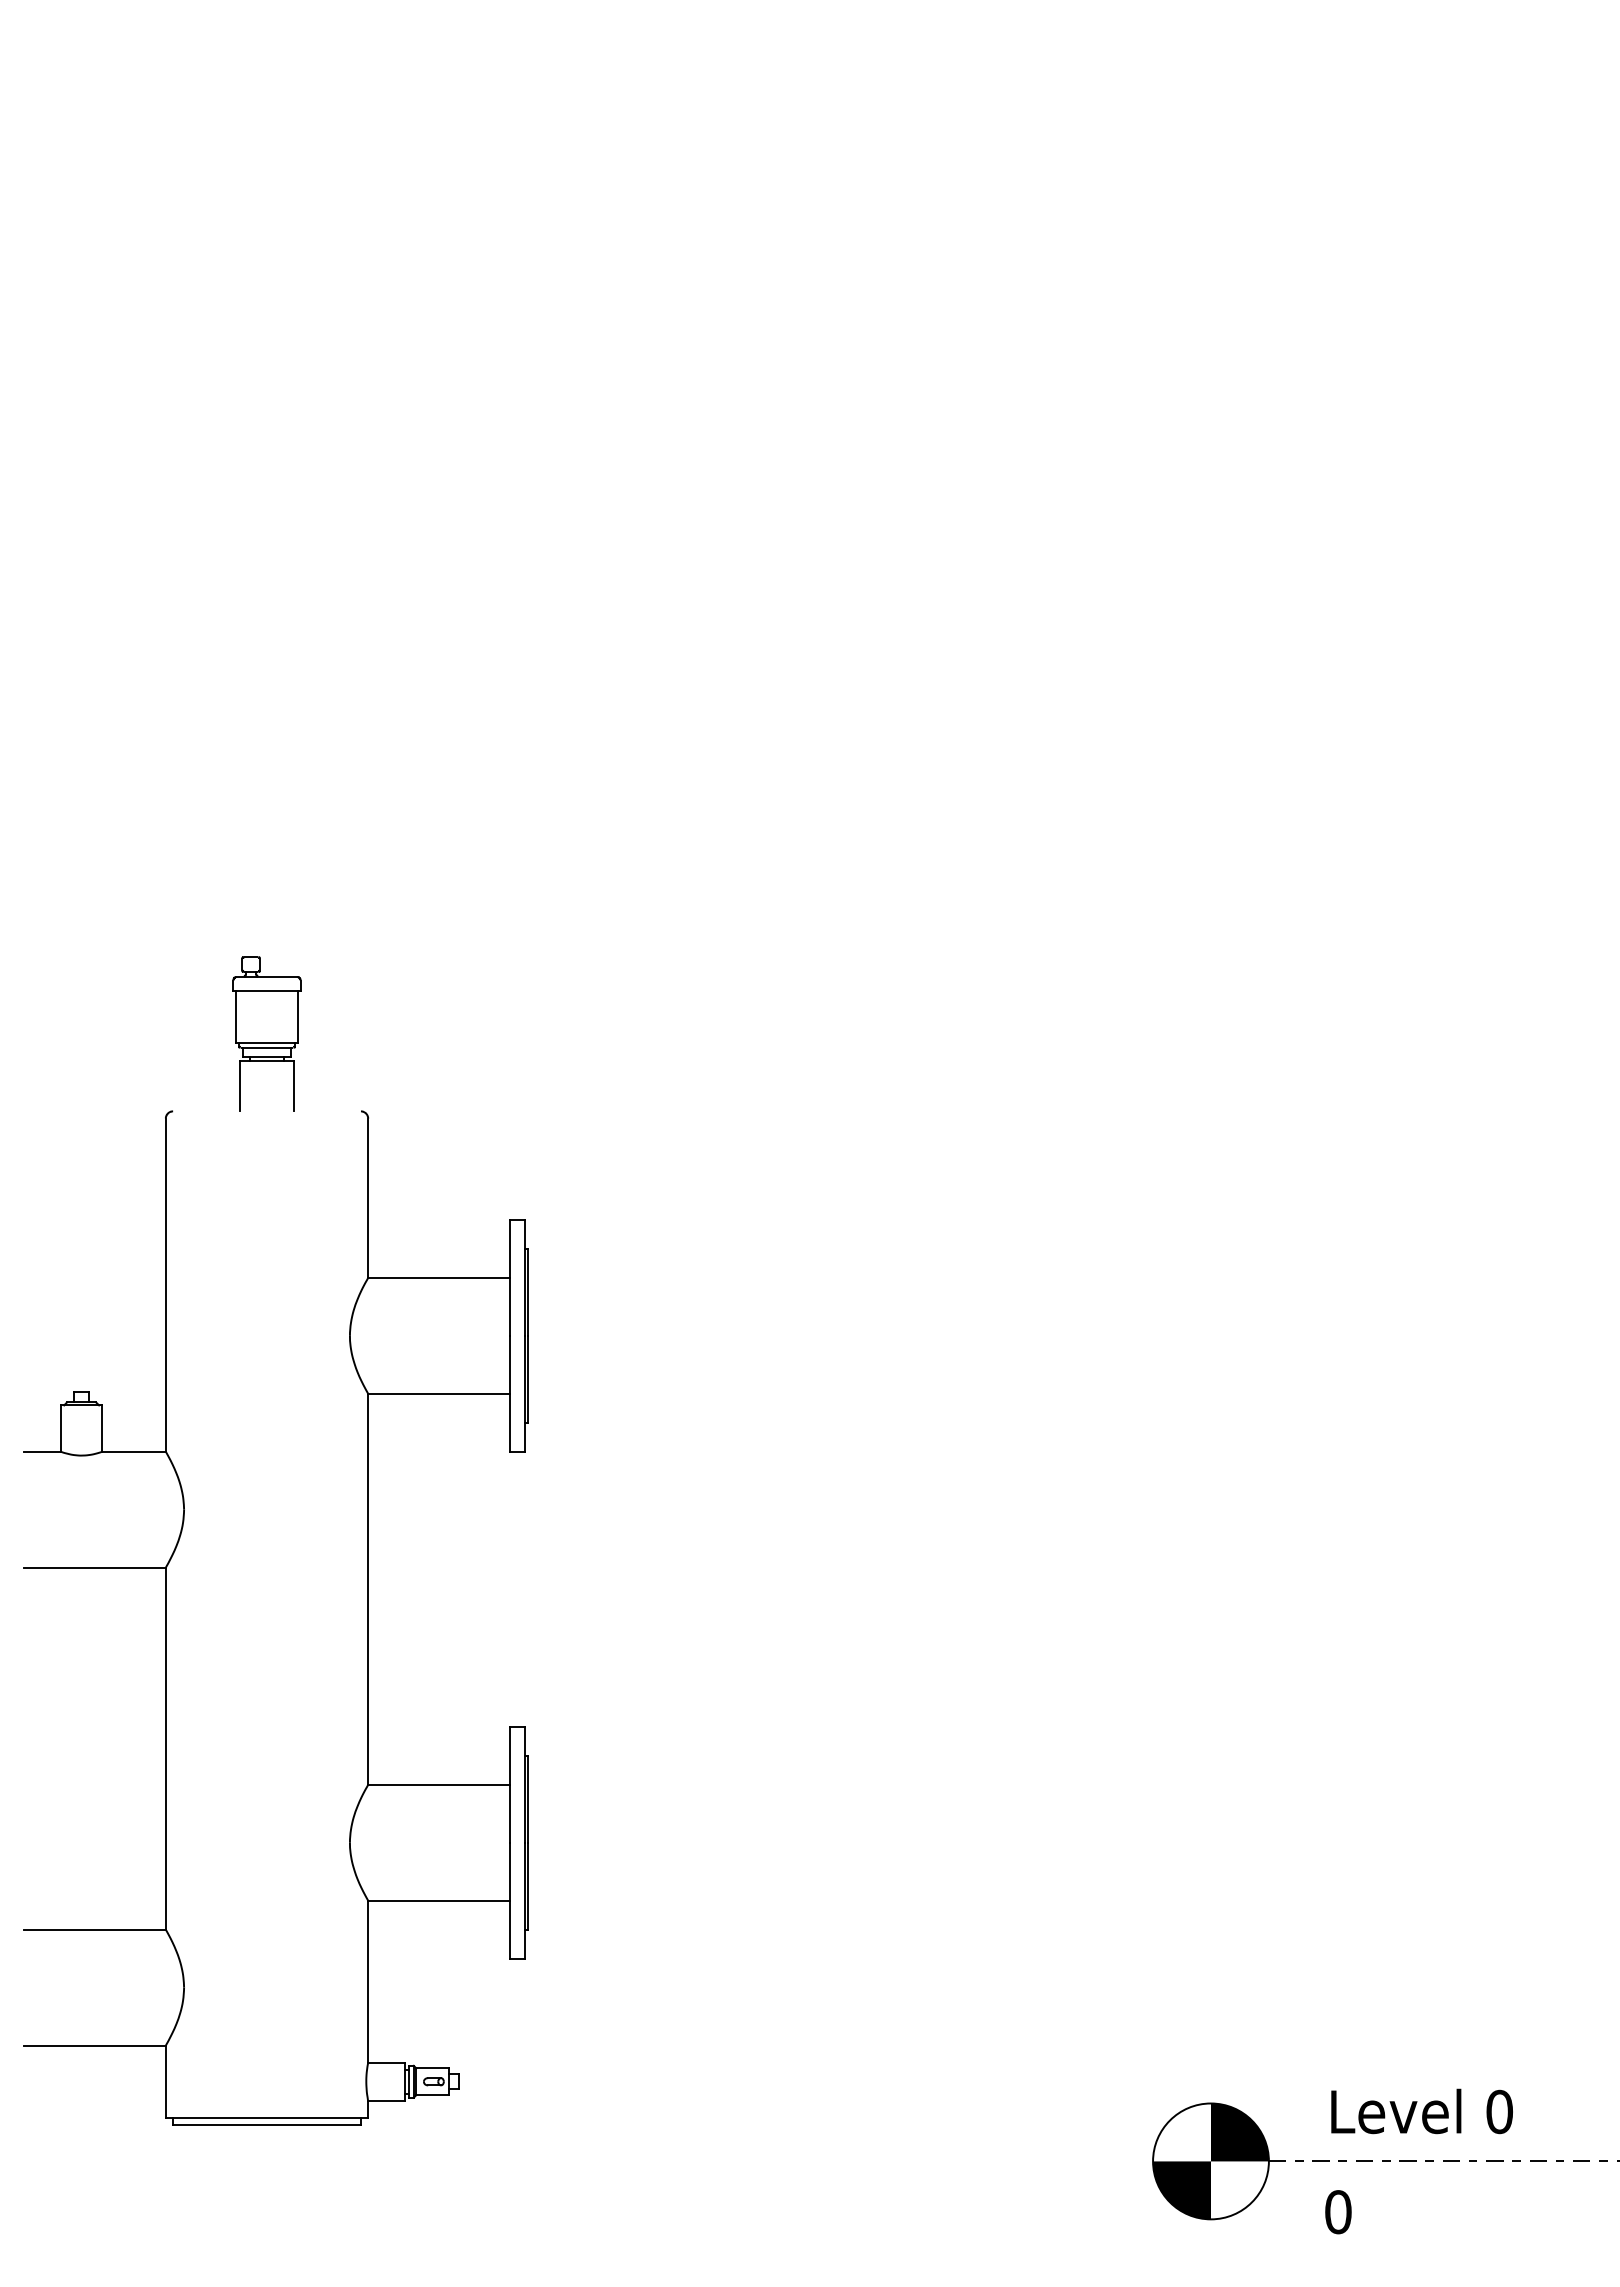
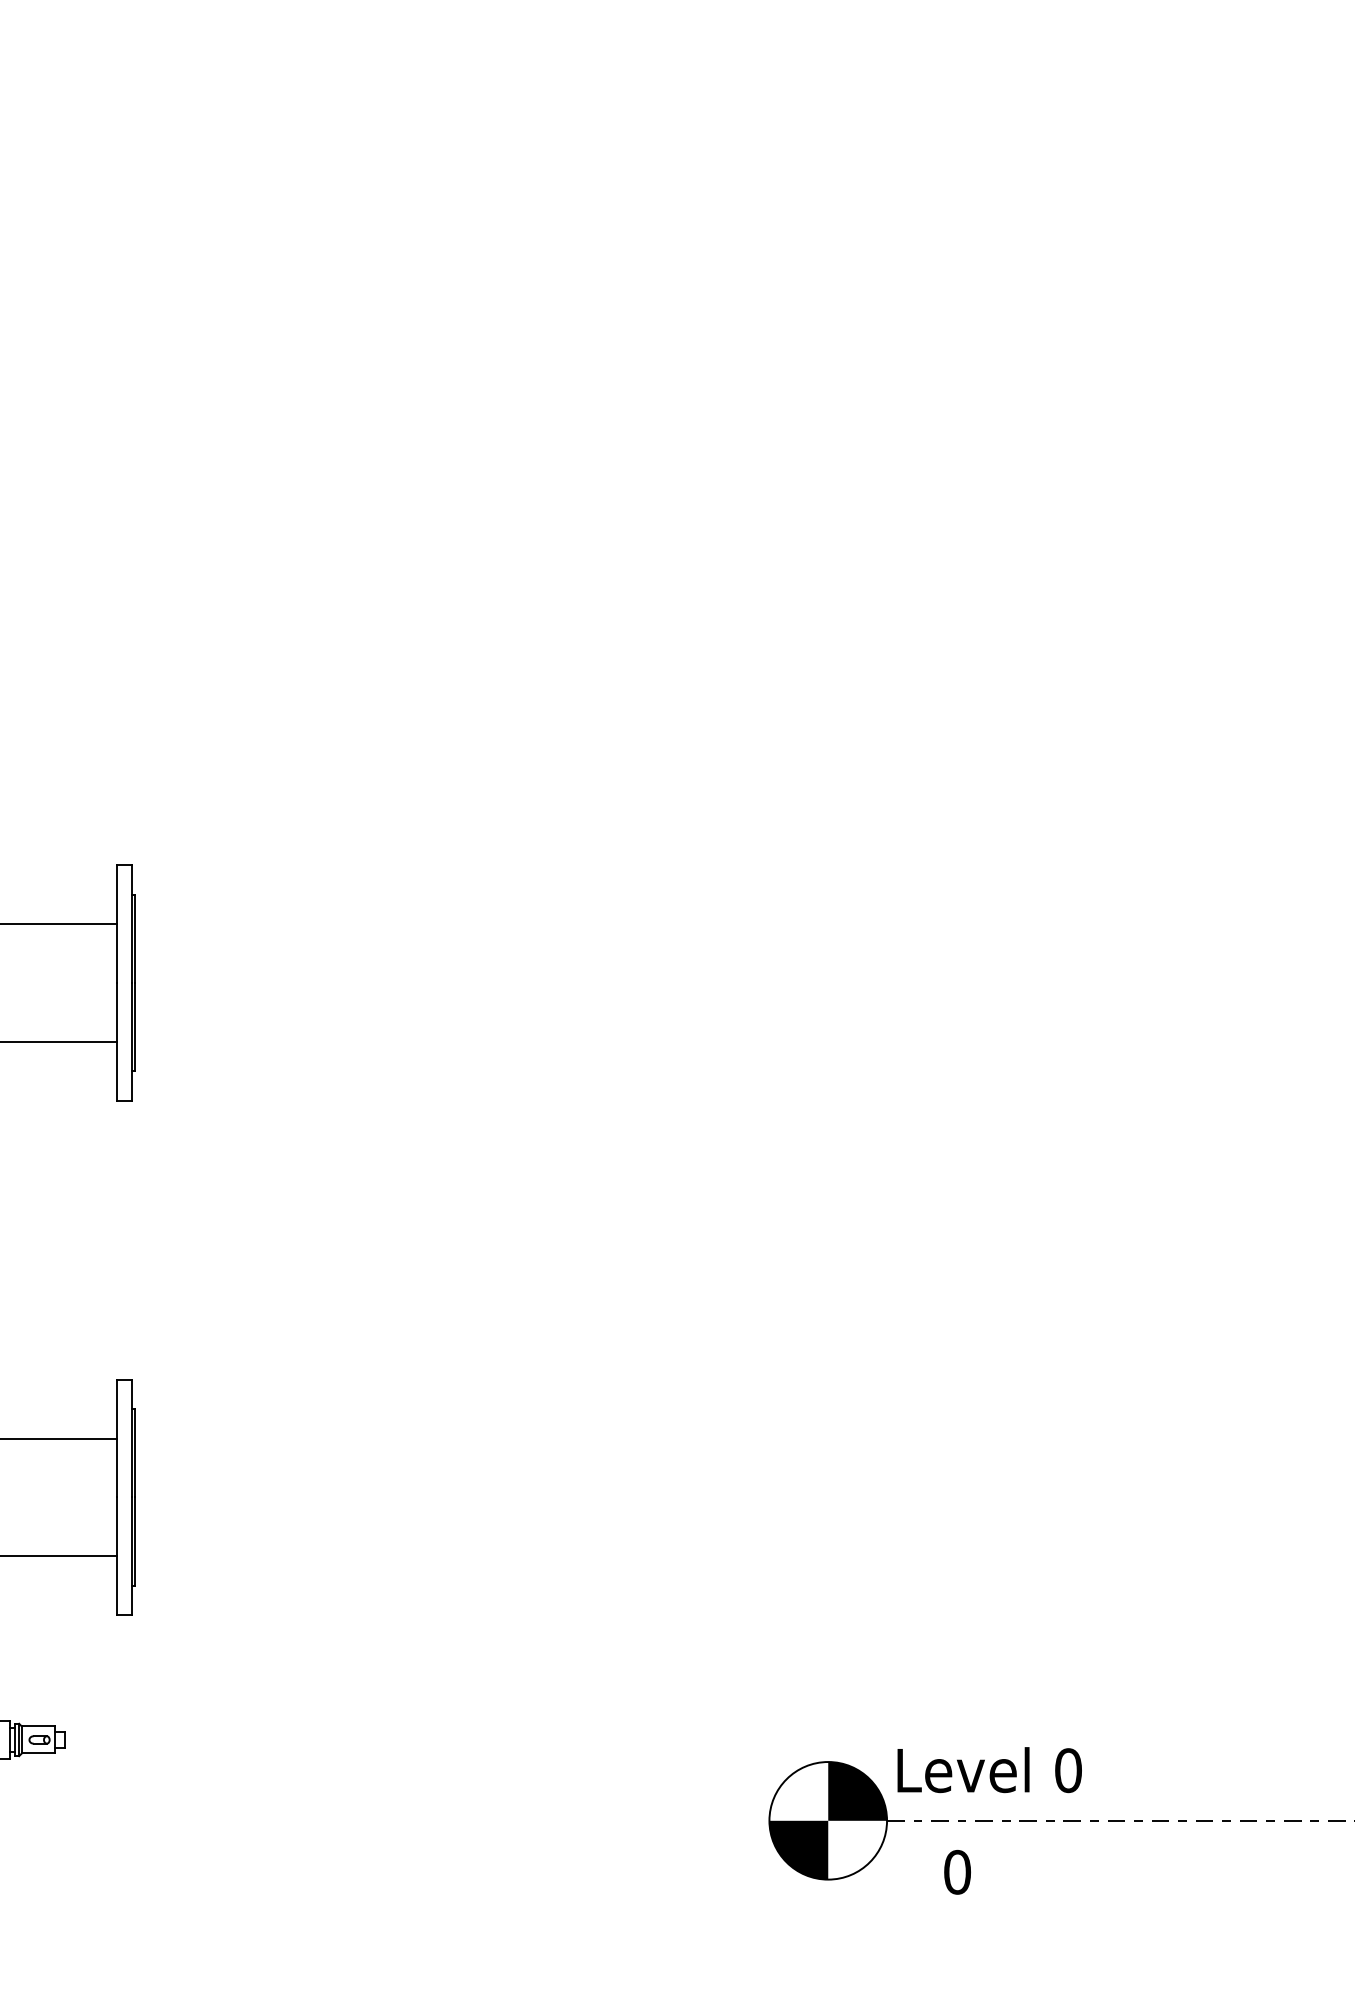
text: (1421, 2111) -> (989, 1770), moved

